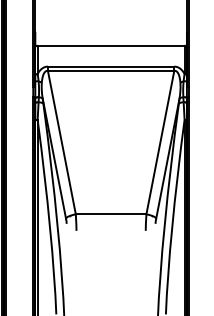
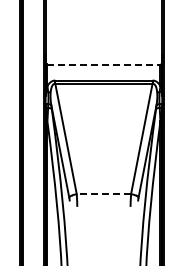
line: (110, 45) -> (103, 64), solid -> dashed
line: (110, 214) -> (103, 194), solid -> dashed

